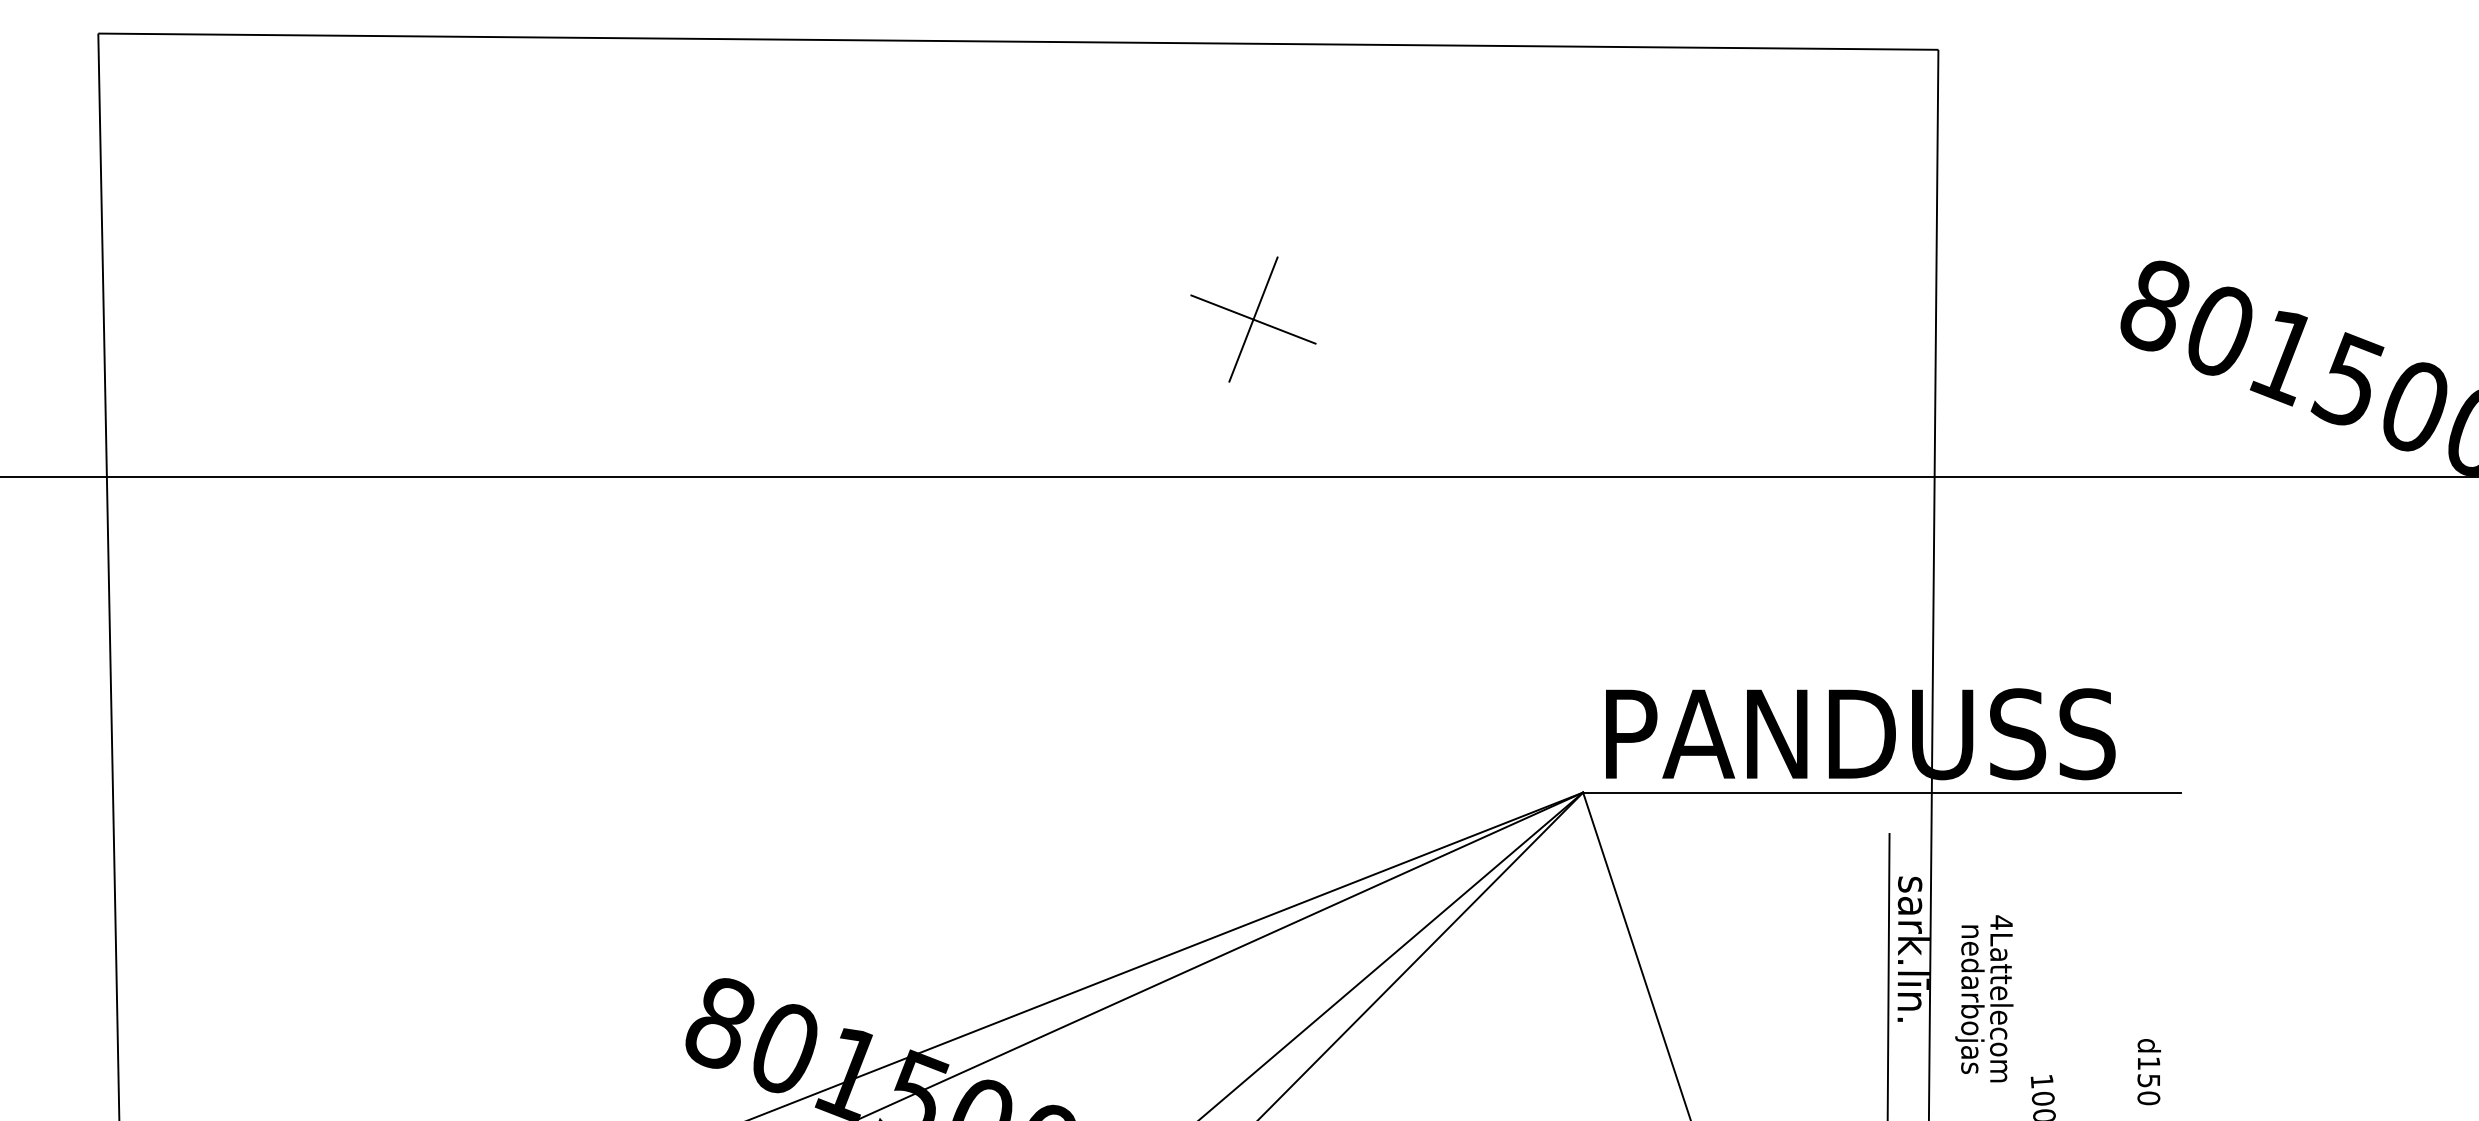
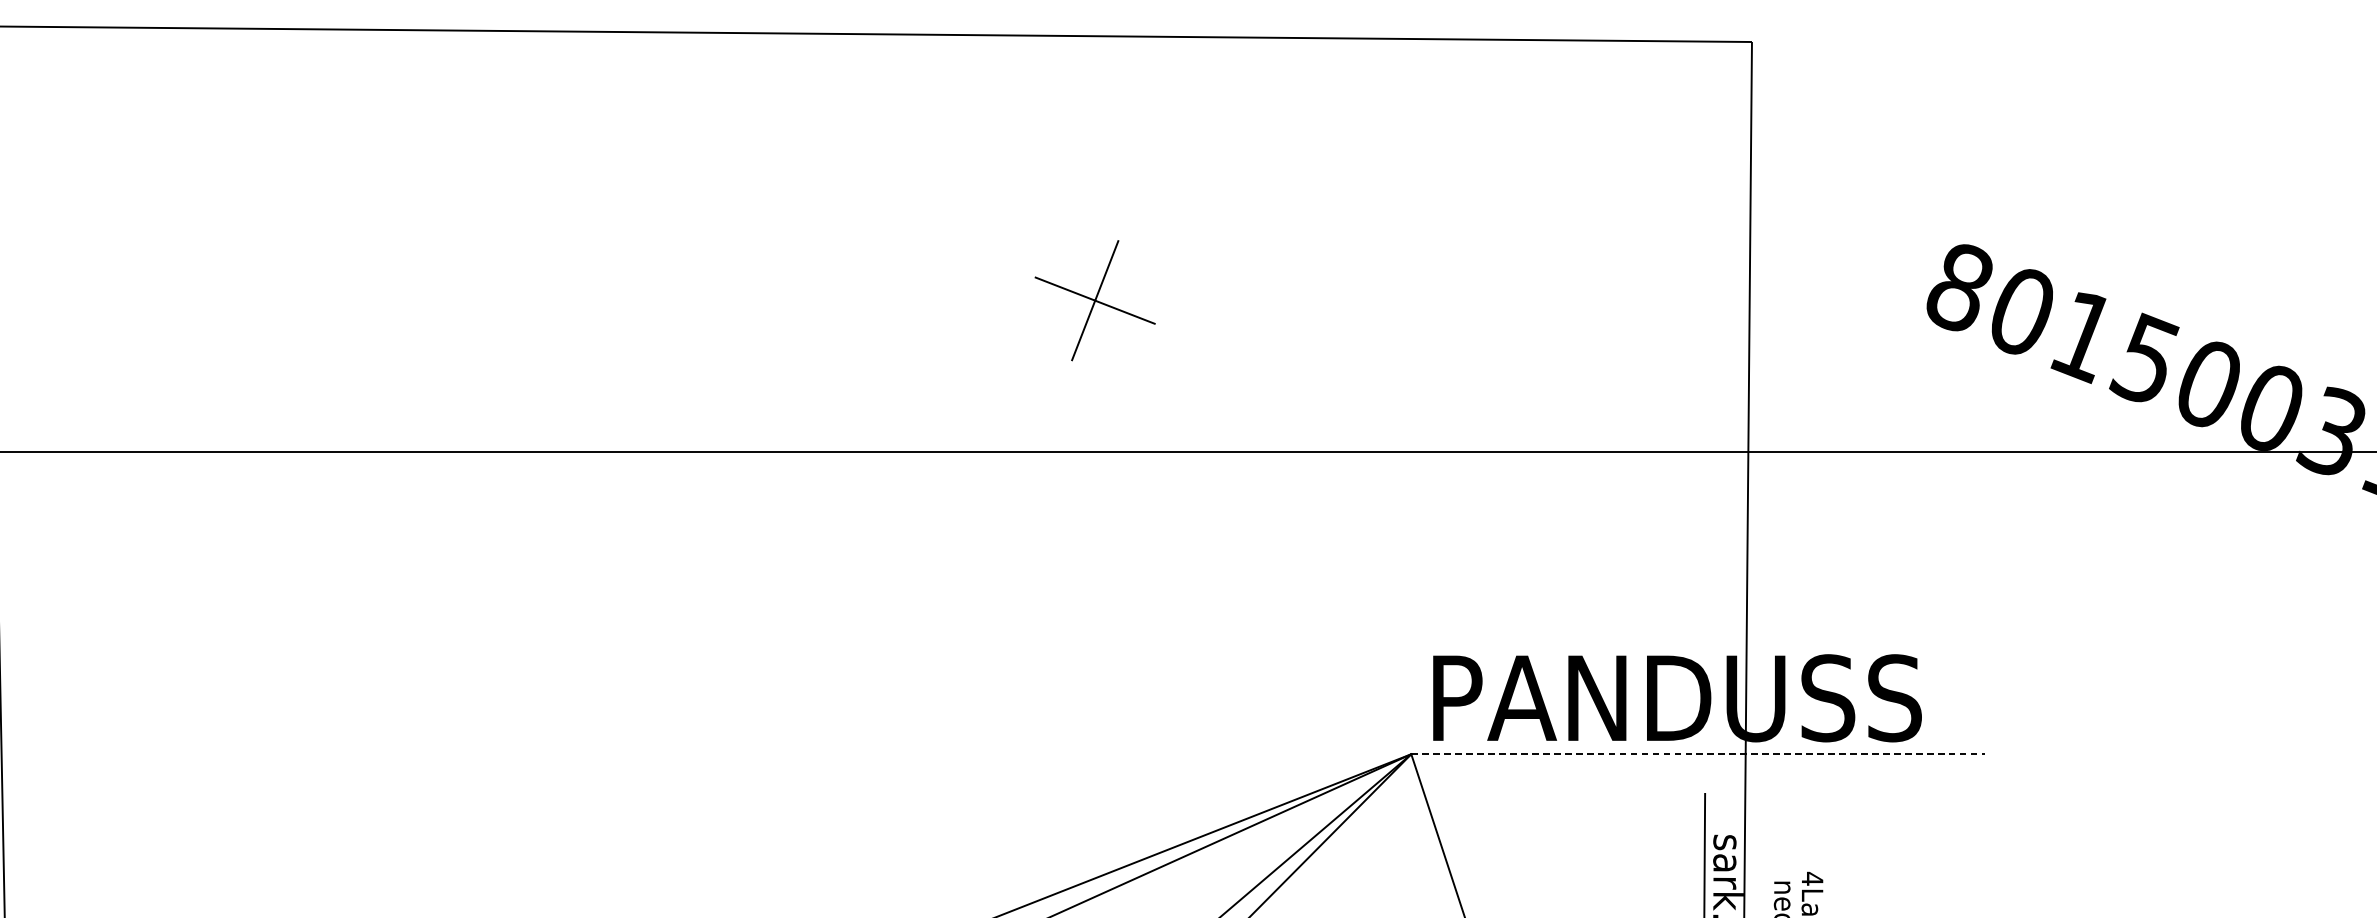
line: (1882, 792) -> (1698, 754), solid -> dashed

